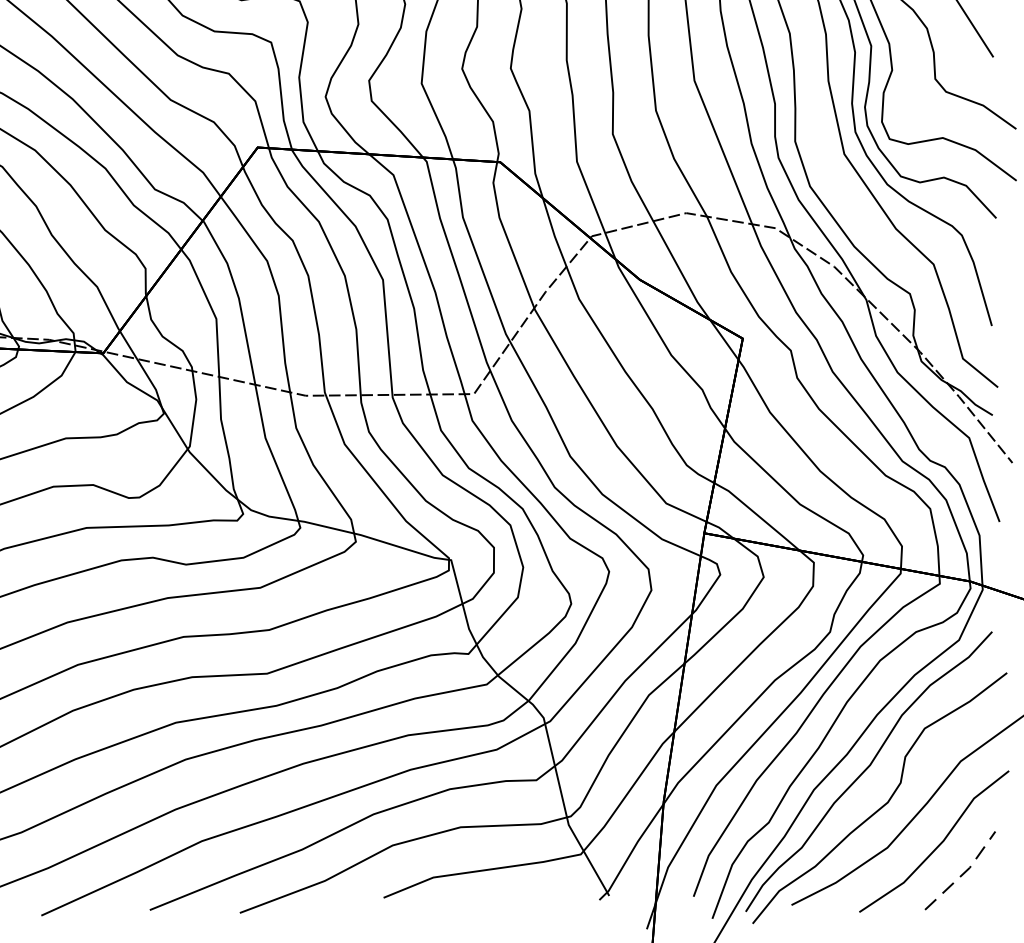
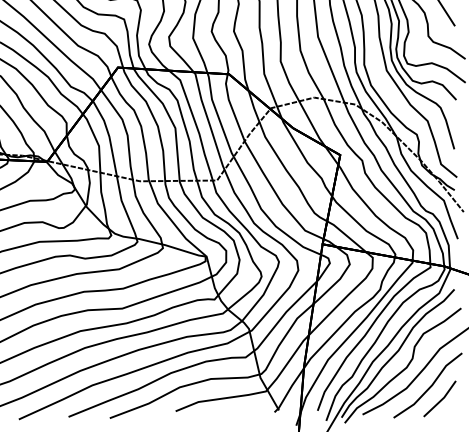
line: (966, 872) -> (442, 399), dashed -> solid

